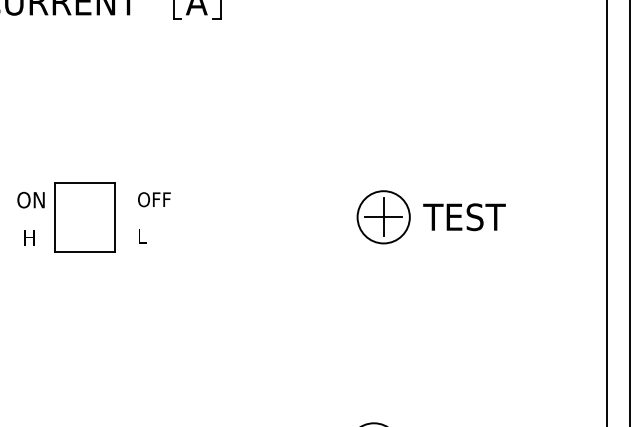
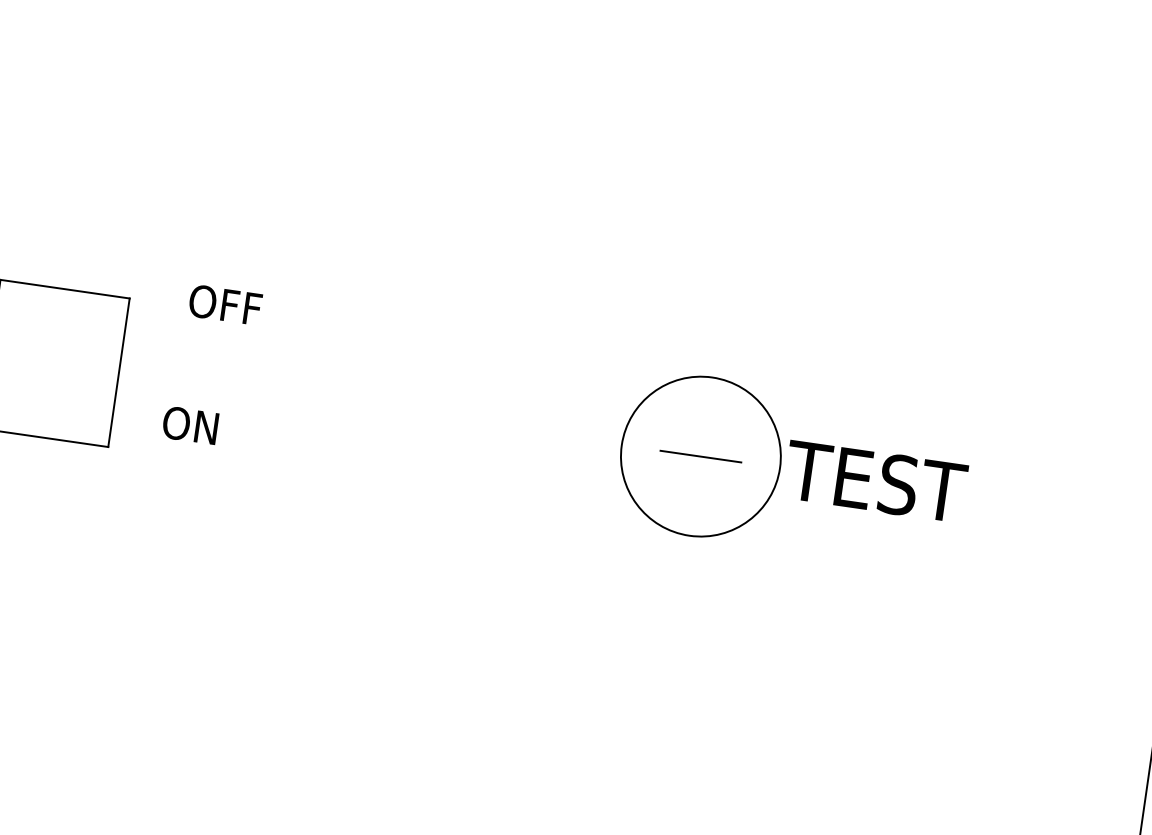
text: (154, 199) -> (225, 304), moved
line: (383, 216) -> (700, 454), removed
circle: (383, 217) -> (700, 456), size x1.4
text: (150, 236) -> (190, 425), L -> ON

